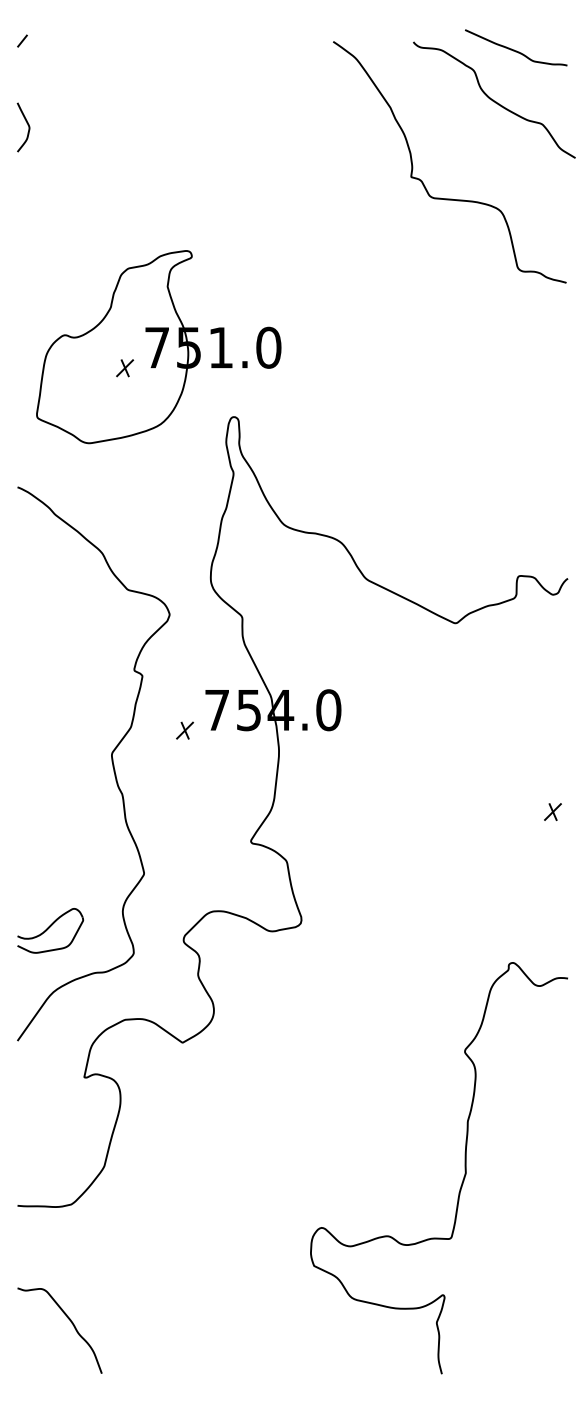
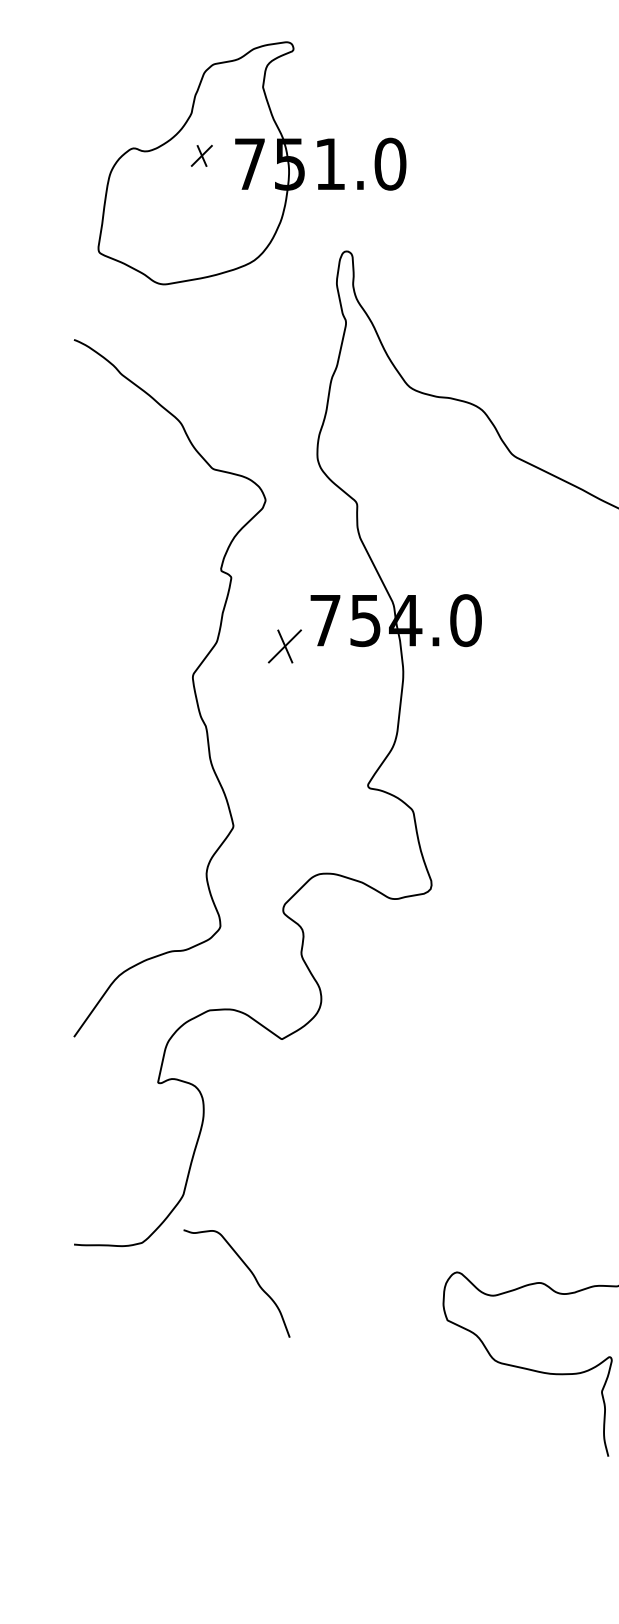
part: (125, 368) -> (202, 156), moved
part: (184, 730) -> (284, 646), size x1.6
part: (50, 930) -> (115, 897), removed
curve: (71, 1323) -> (251, 1274), moved

